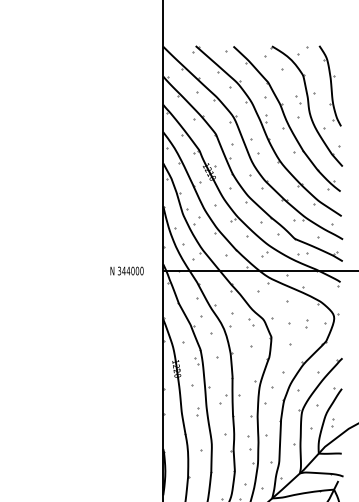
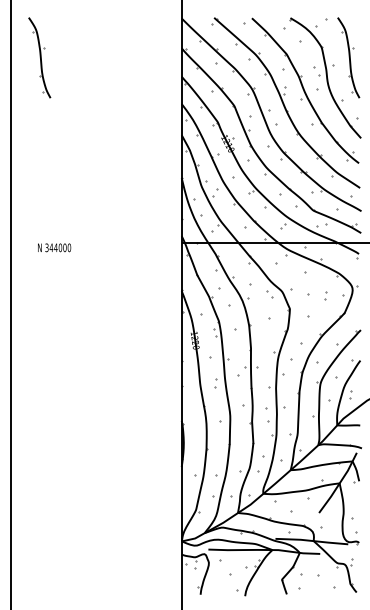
part: (21, 85) -> (39, 57), added
text: (127, 270) -> (54, 247), moved

